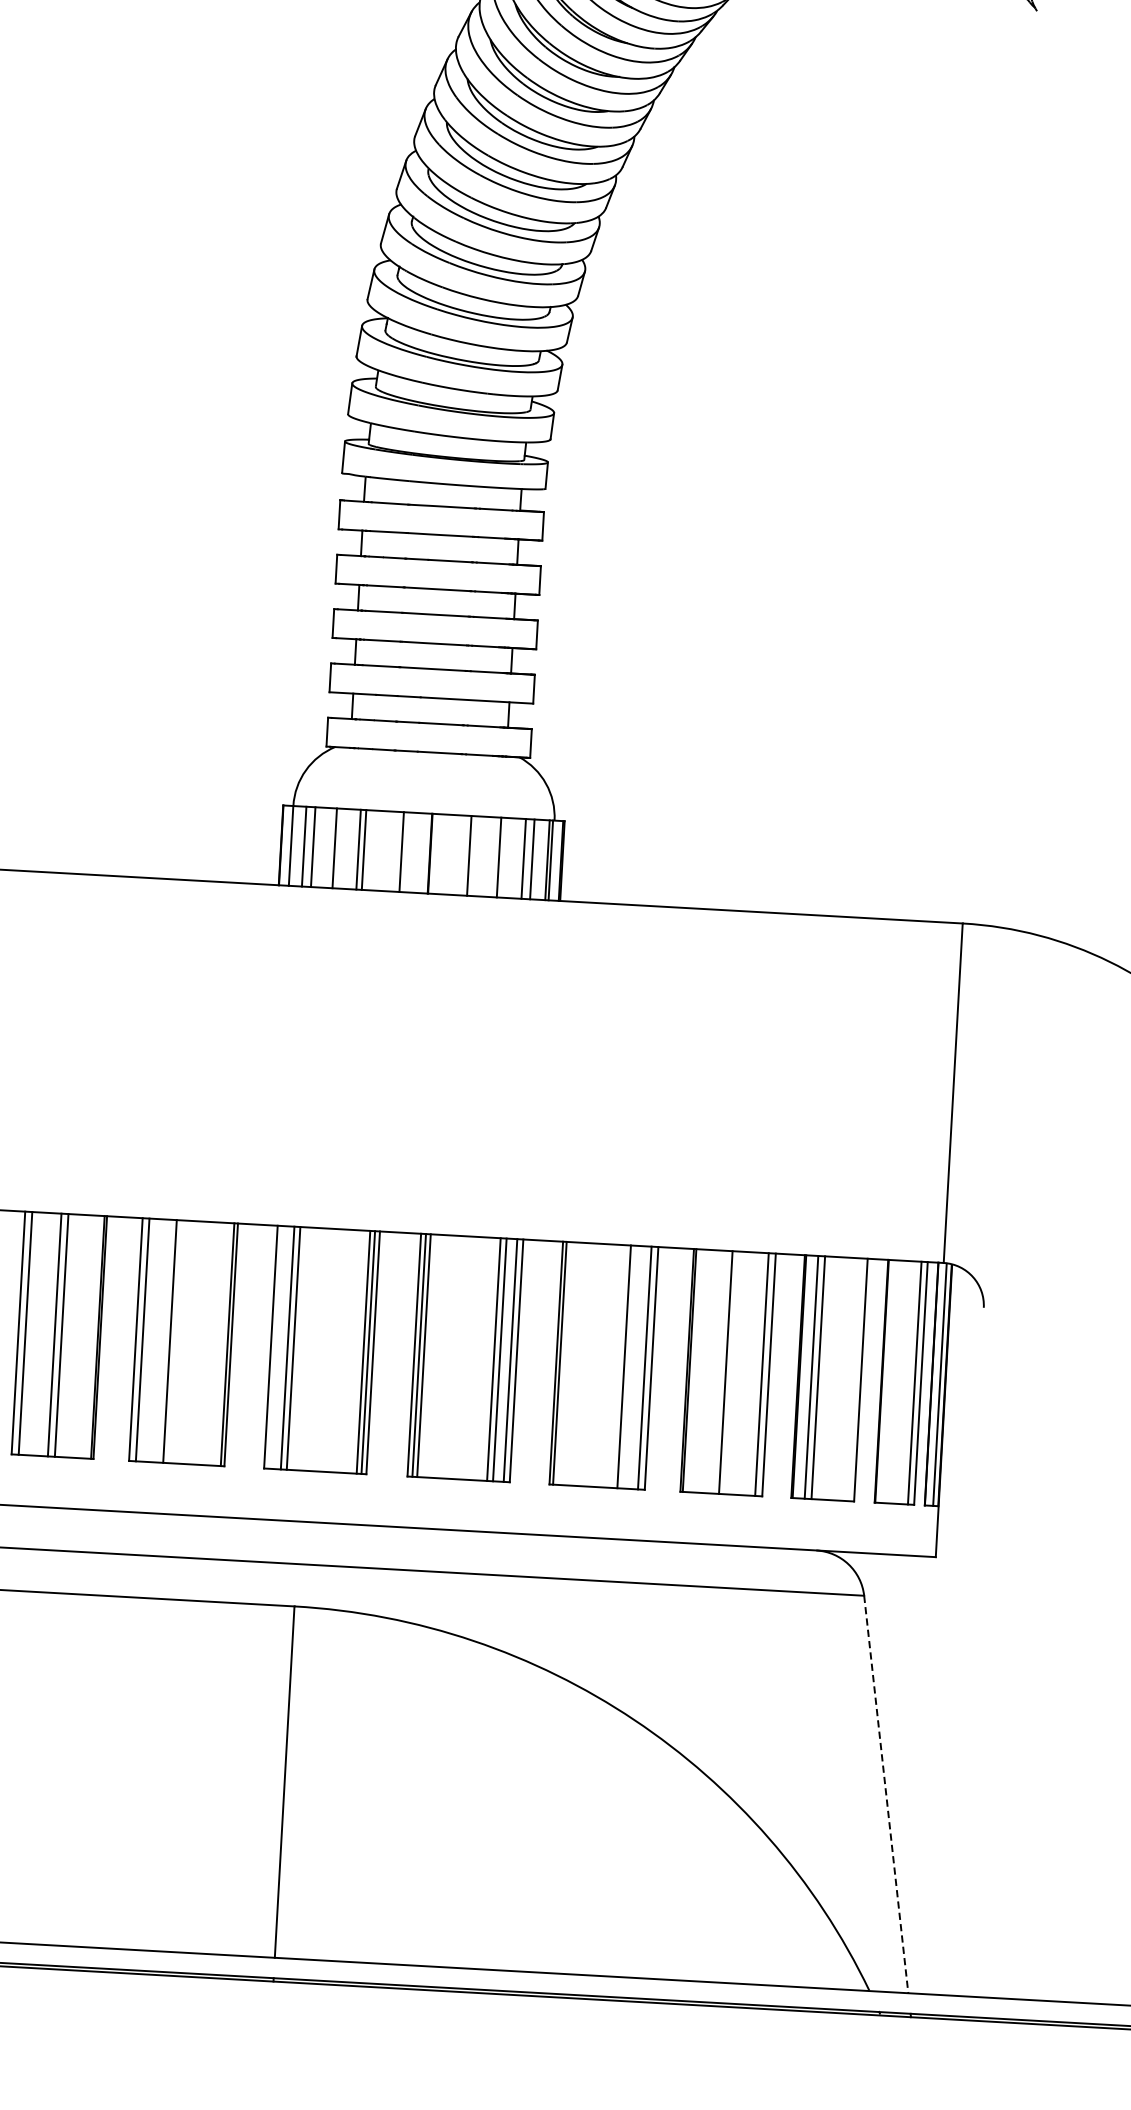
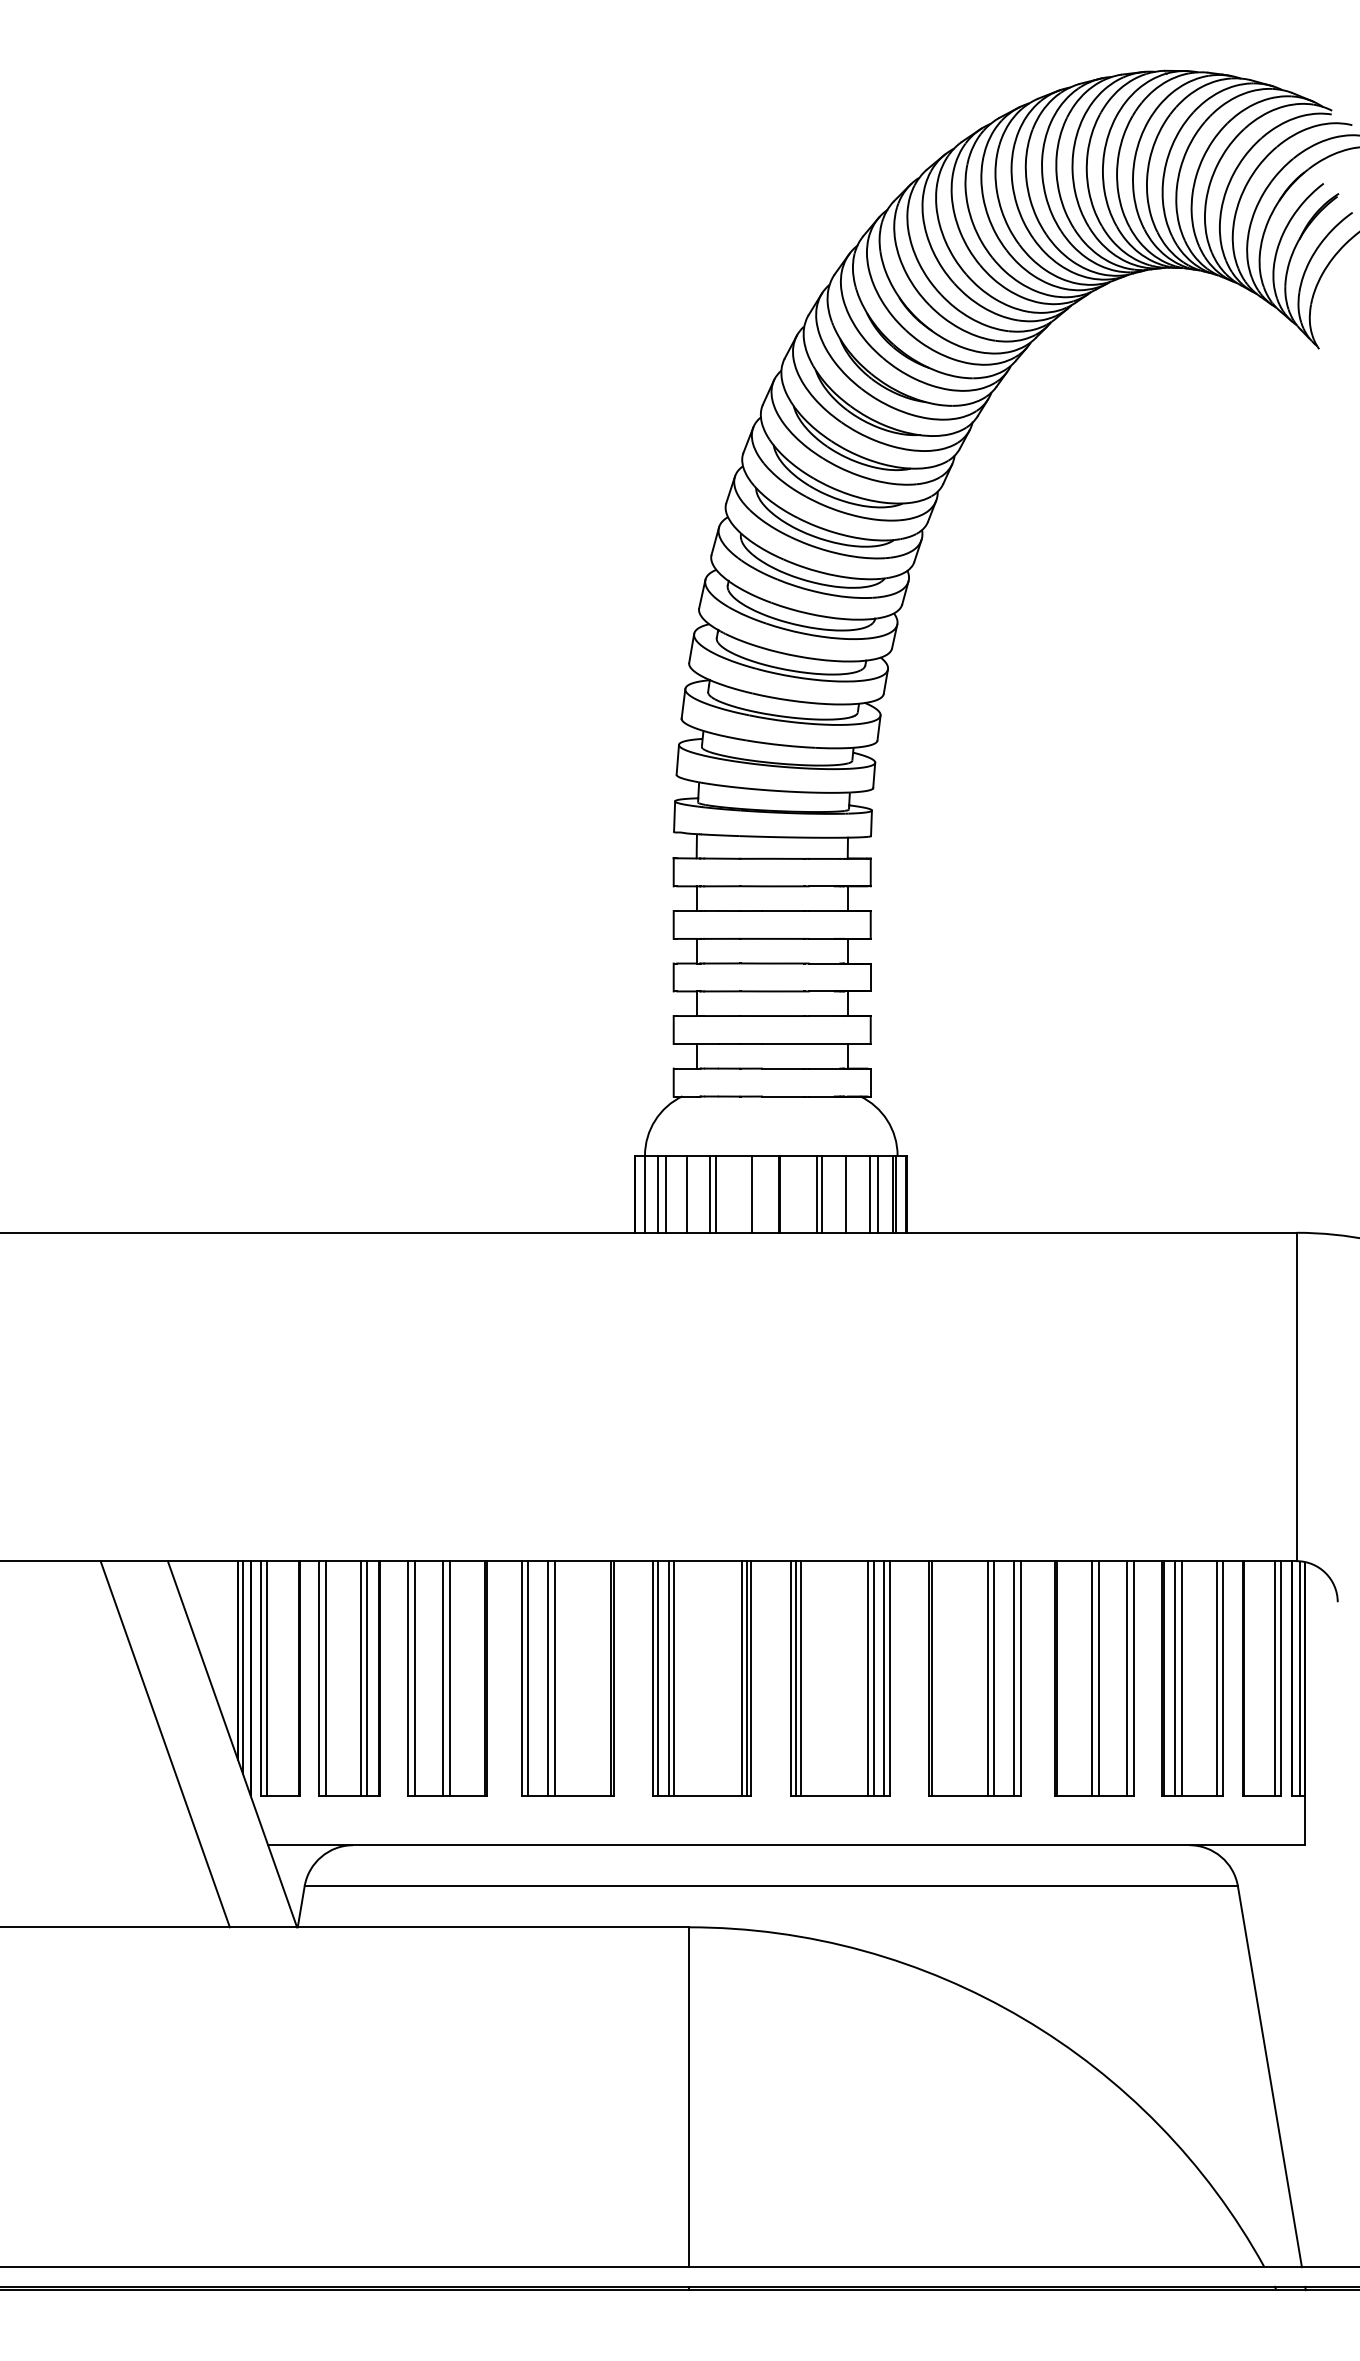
line: (473, 855) -> (821, 1193), added
line: (163, 1341) -> (548, 1678), added
line: (277, 1347) -> (658, 1678), added
line: (617, 1366) -> (987, 1678), added
line: (733, 1372) -> (1099, 1678), added
line: (854, 1379) -> (1216, 1678), added
line: (886, 1795) -> (1270, 2077), dashed -> solid

